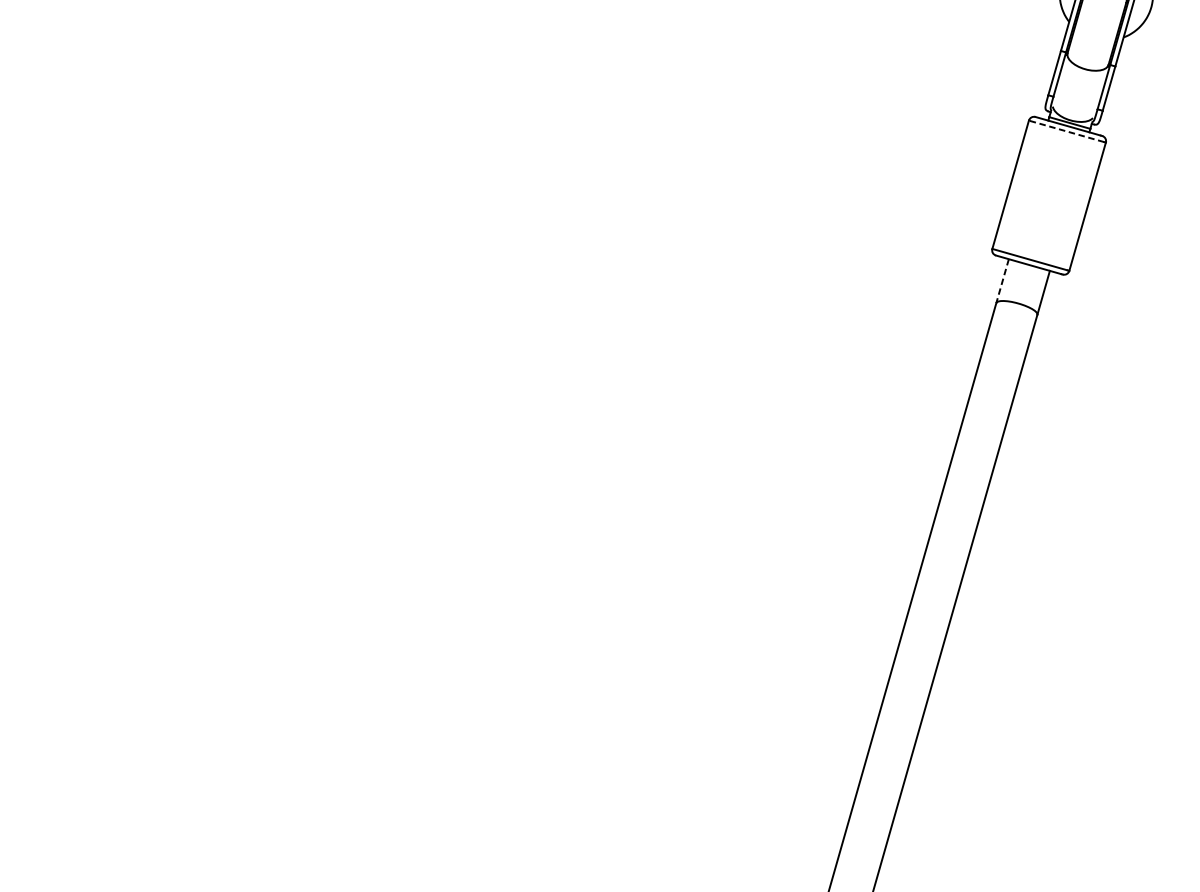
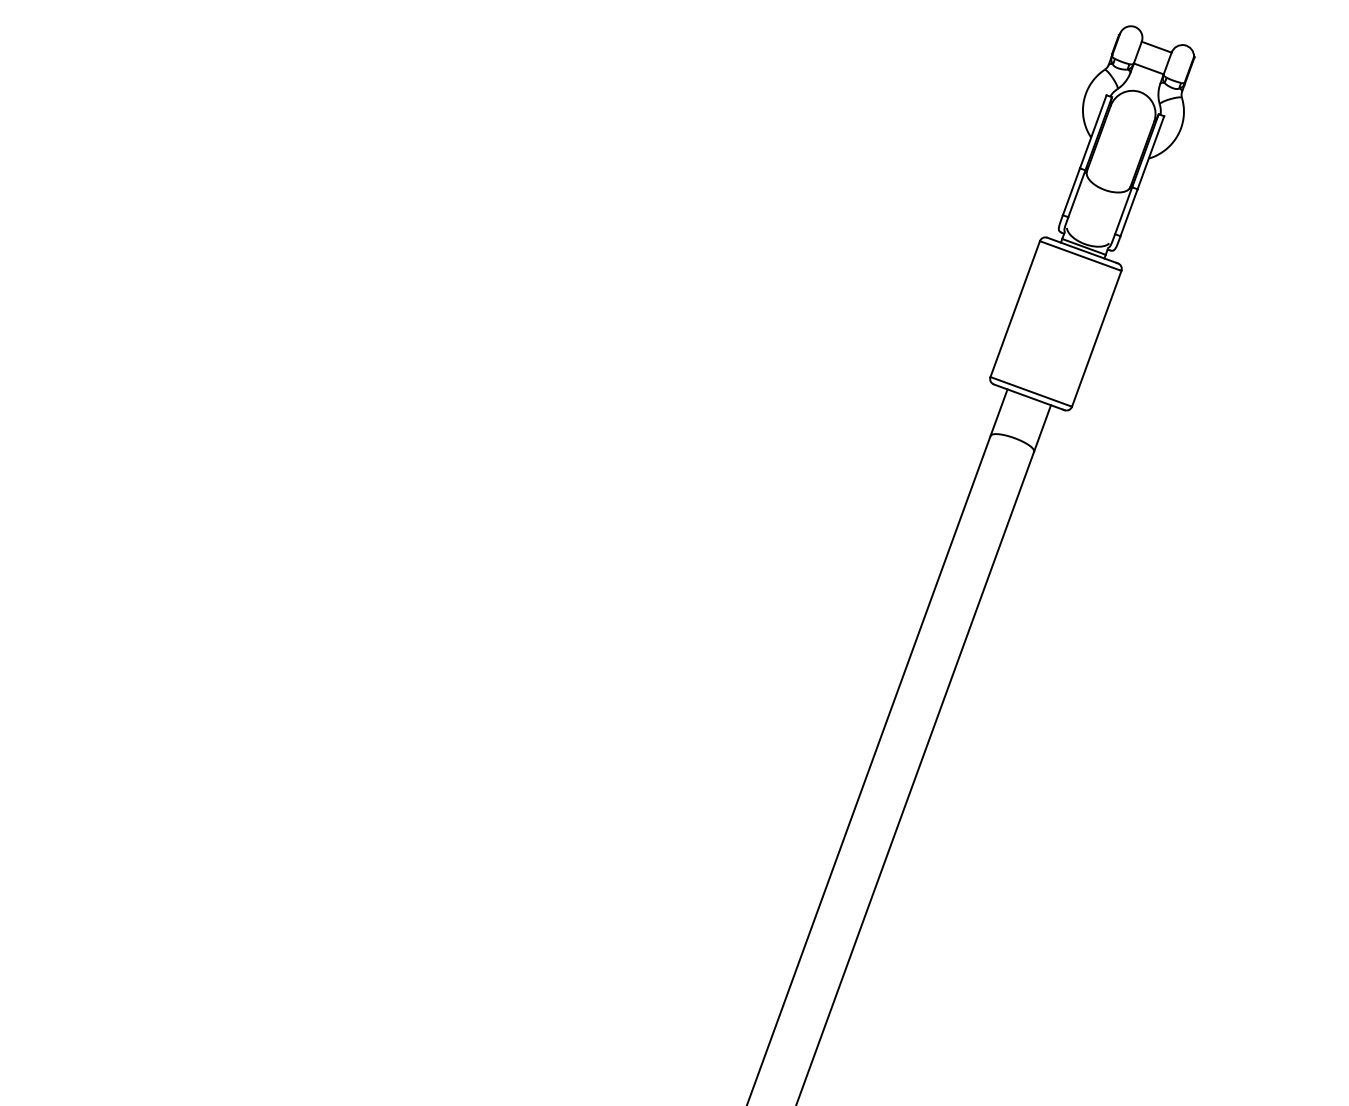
line: (1066, 131) -> (1079, 255), dashed -> solid
line: (1002, 280) -> (999, 412), dashed -> solid

